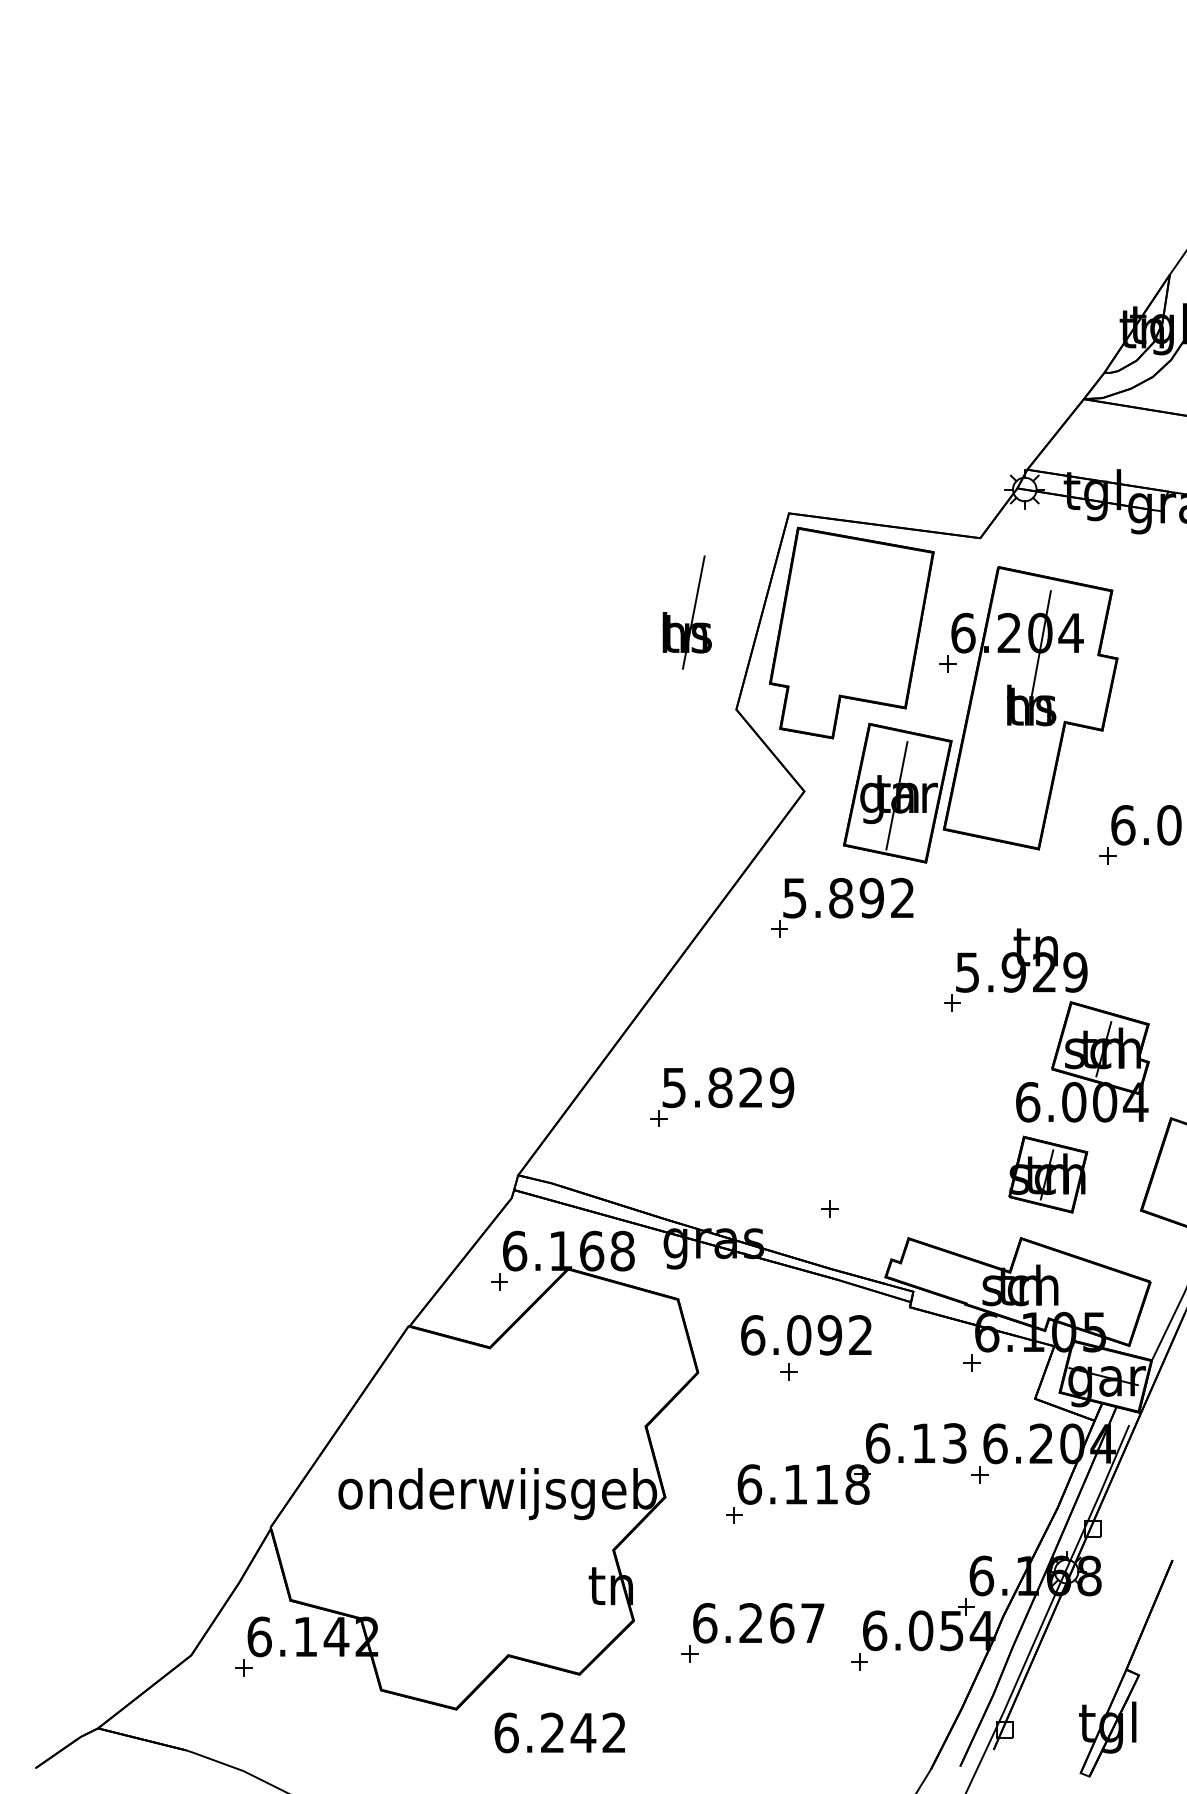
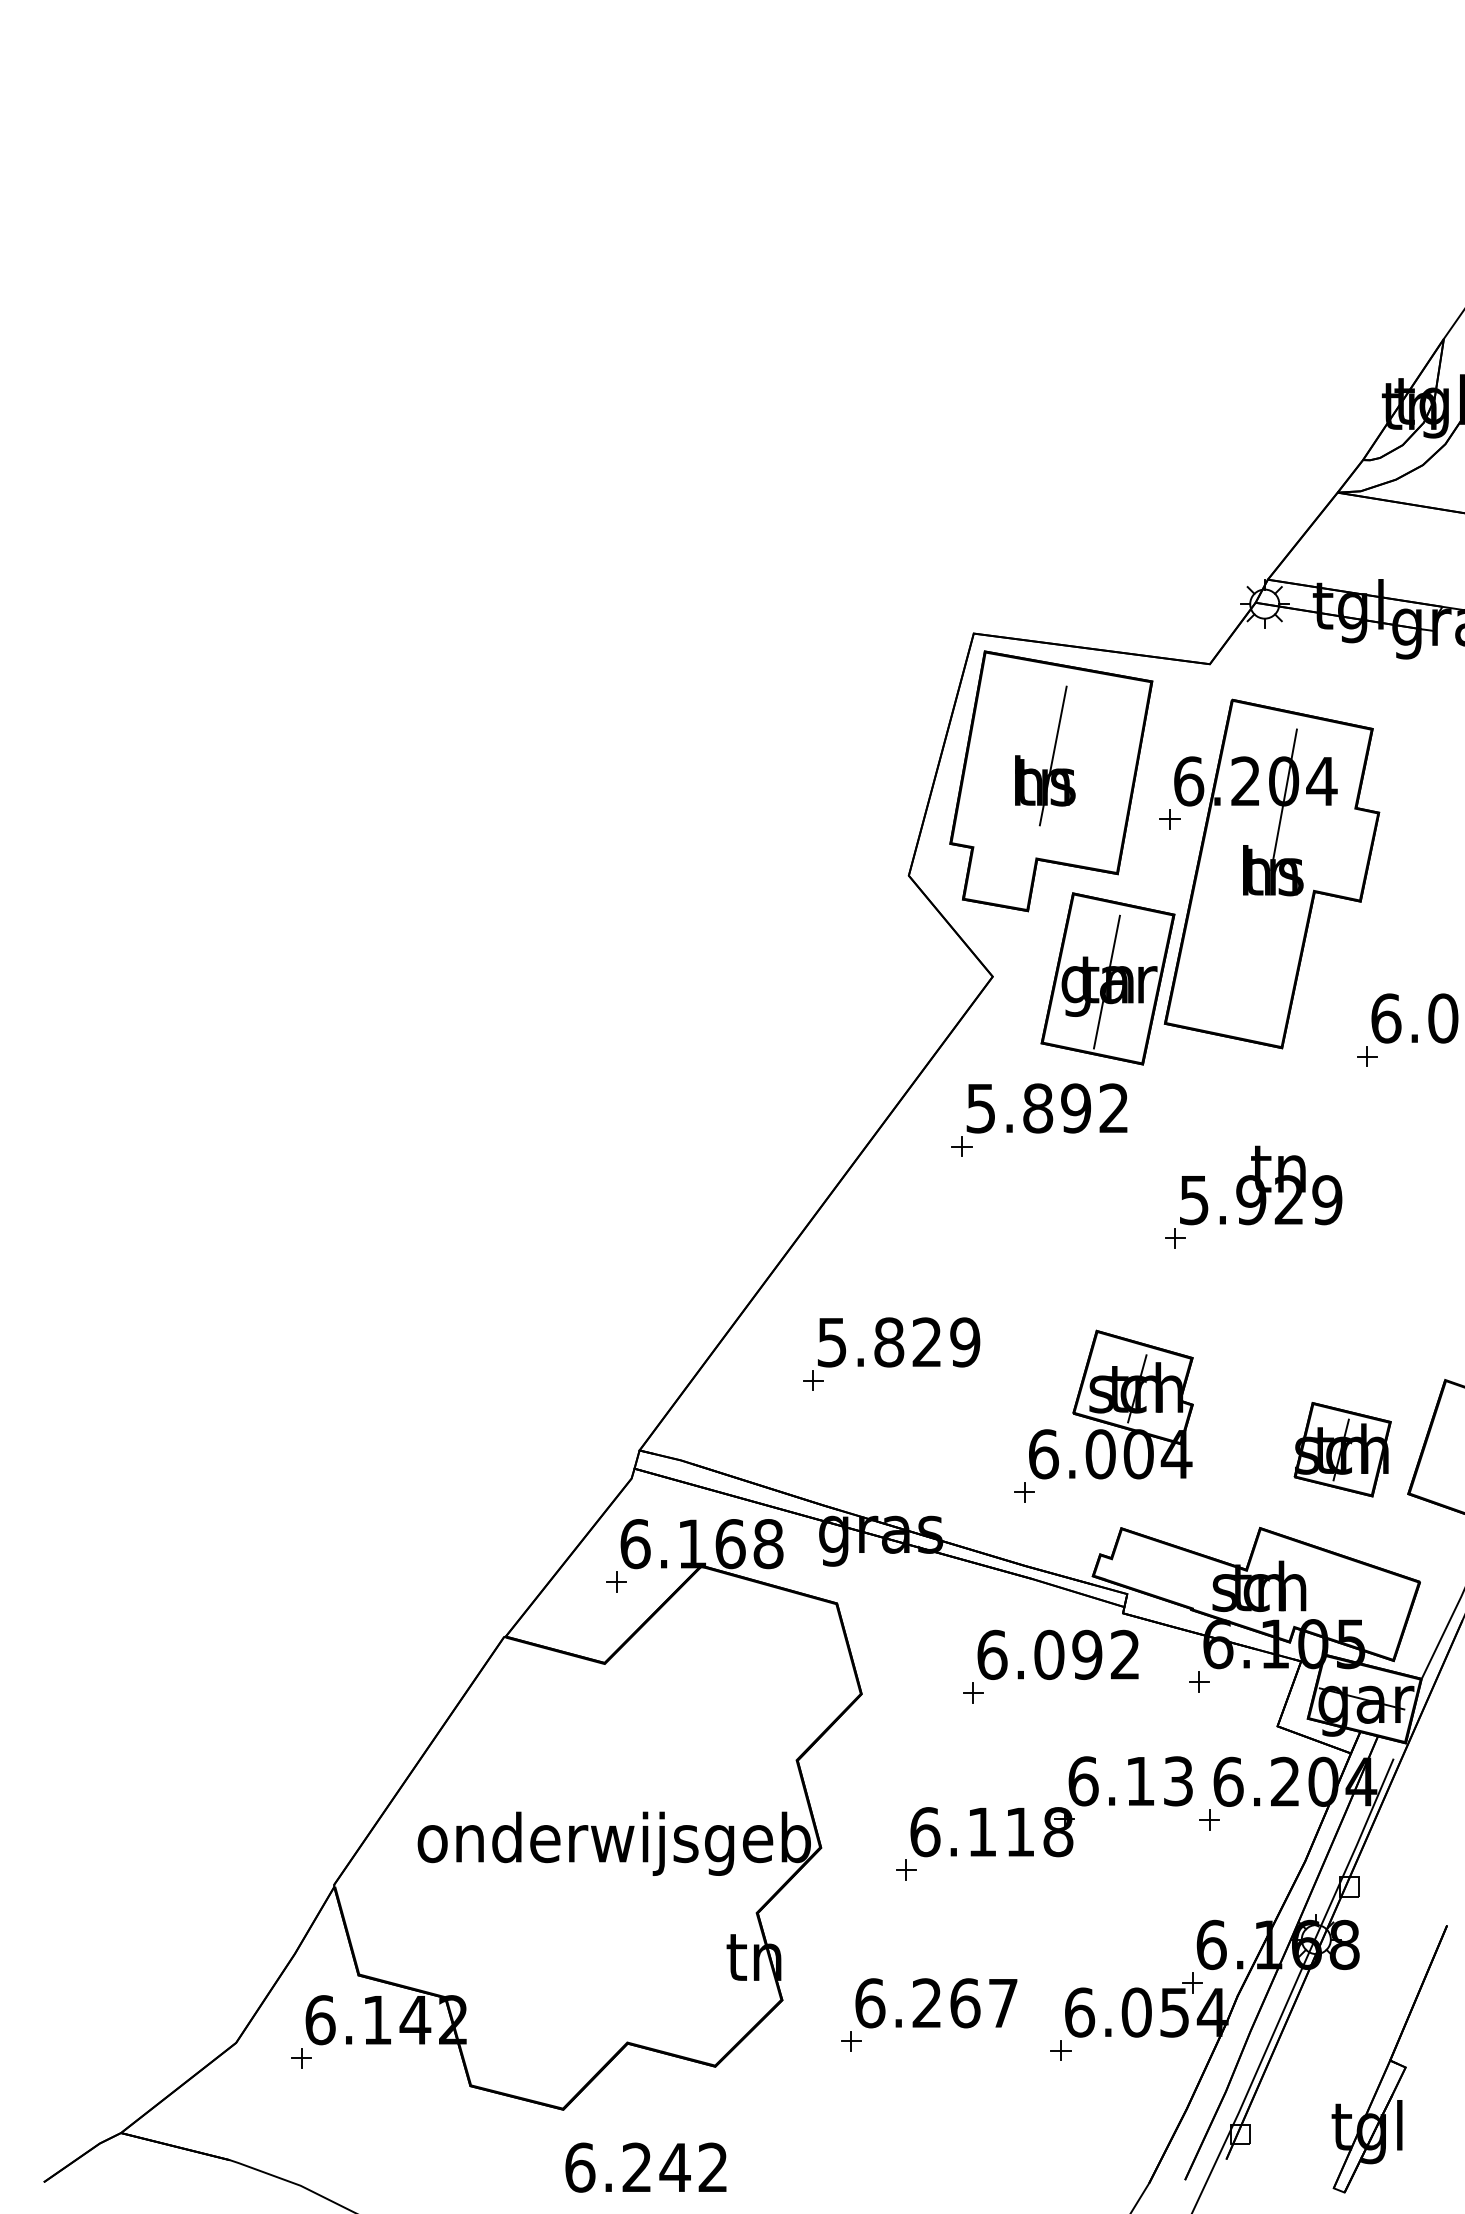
part: (692, 614) -> (1051, 758), moved
part: (1082, 1061) -> (1111, 1404), moved
part: (1048, 1174) -> (1342, 1449), moved
text: (805, 1334) -> (1057, 1654), moved
text: (559, 1732) -> (645, 2167), moved

